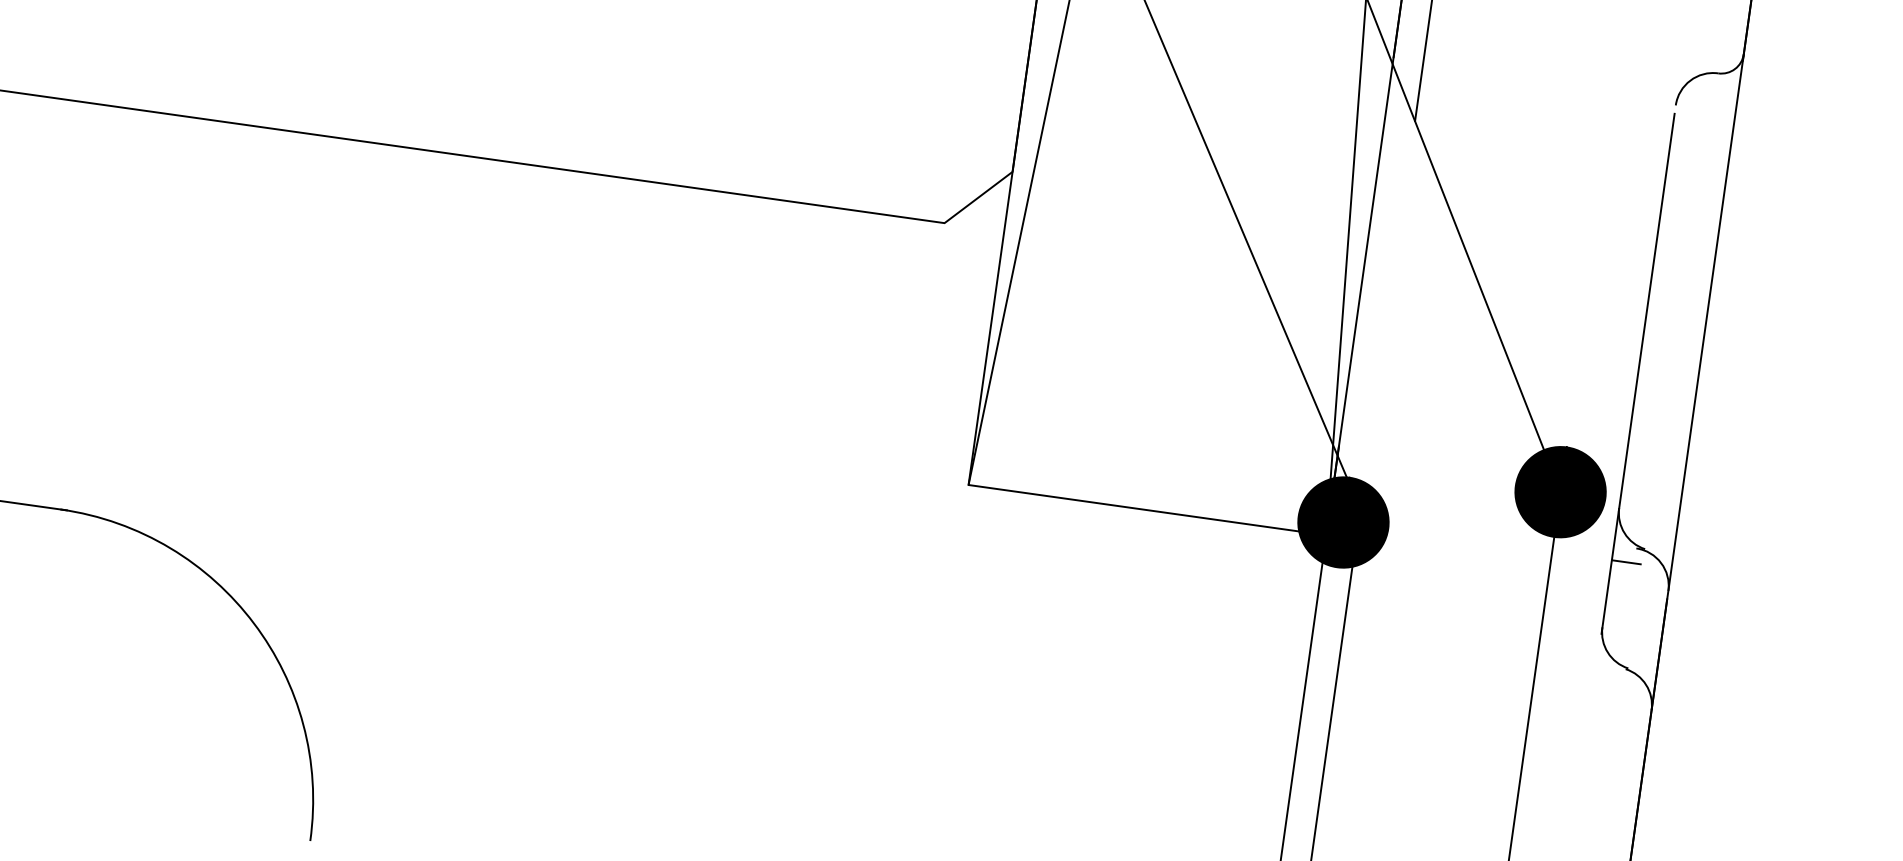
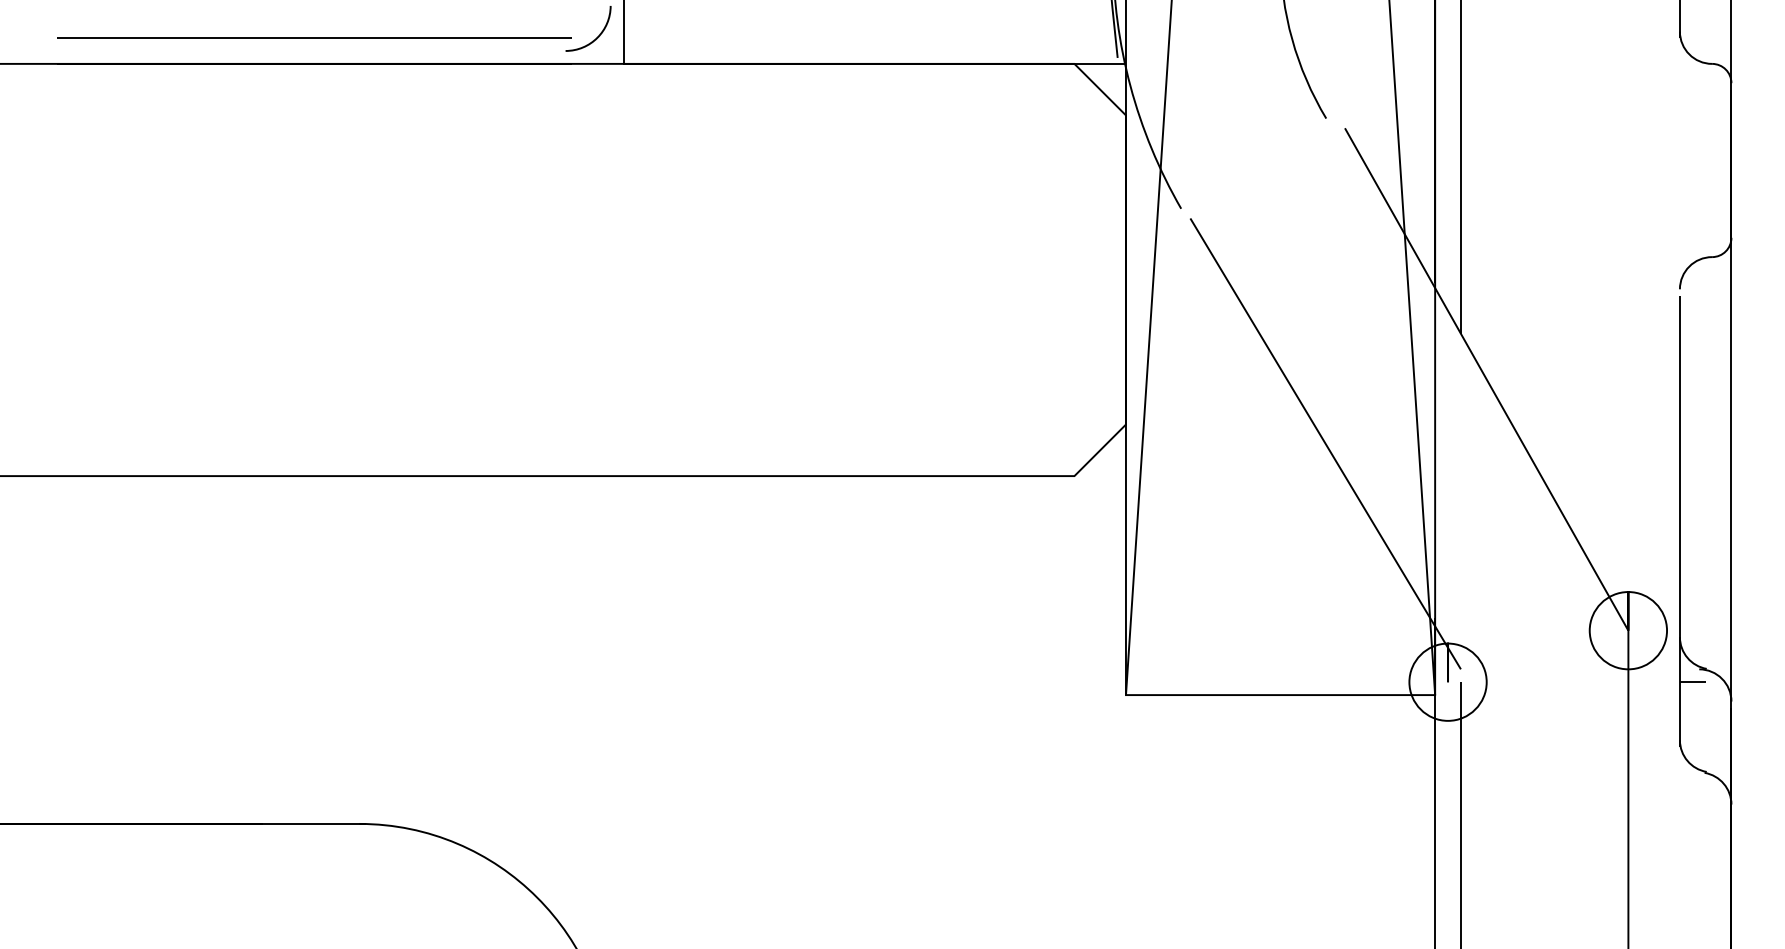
fill: (1560, 491) -> (1628, 630), removed
fill: (1342, 521) -> (1447, 681), removed

